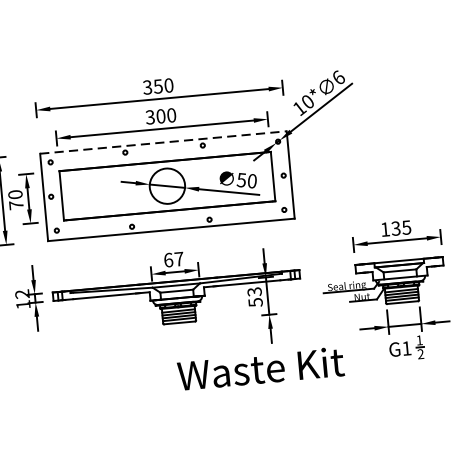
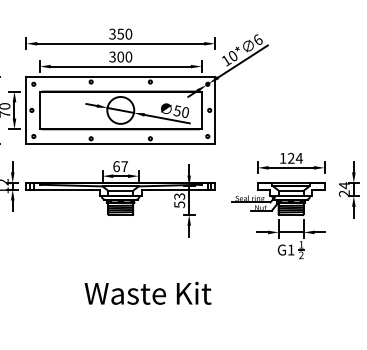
line: (164, 143) -> (121, 77), dashed -> solid
text: (400, 228) -> (294, 158), 135 -> 124
text: (260, 367) -> (147, 292), moved

